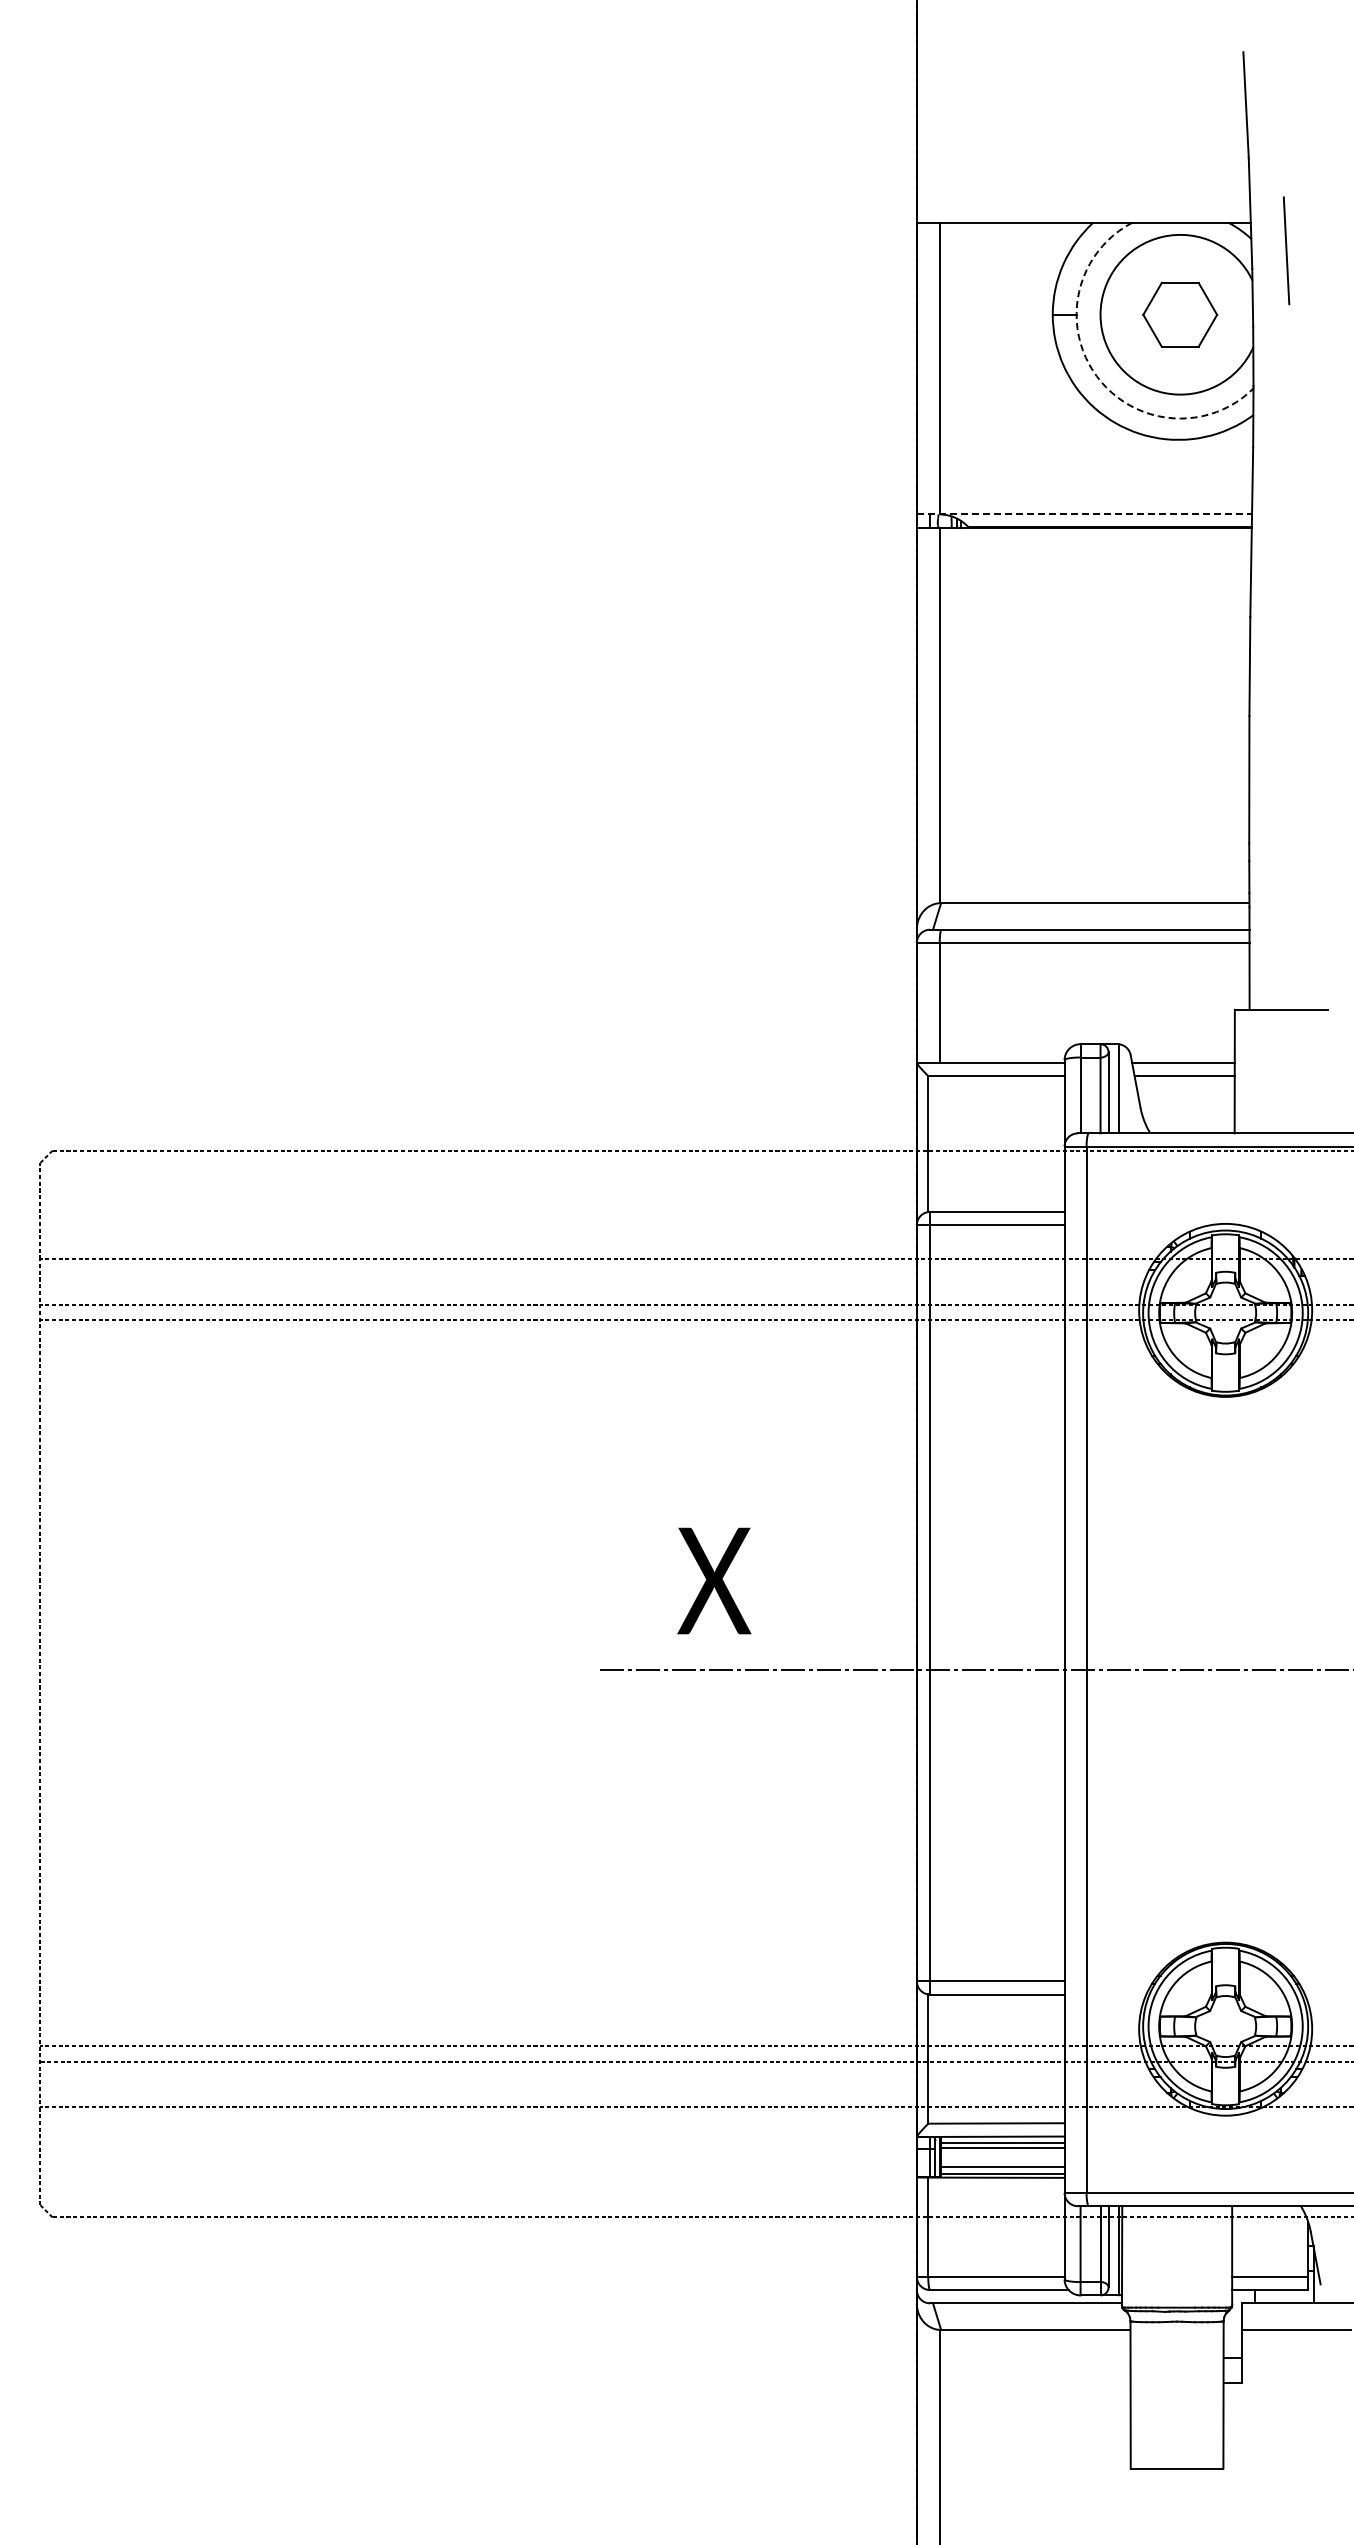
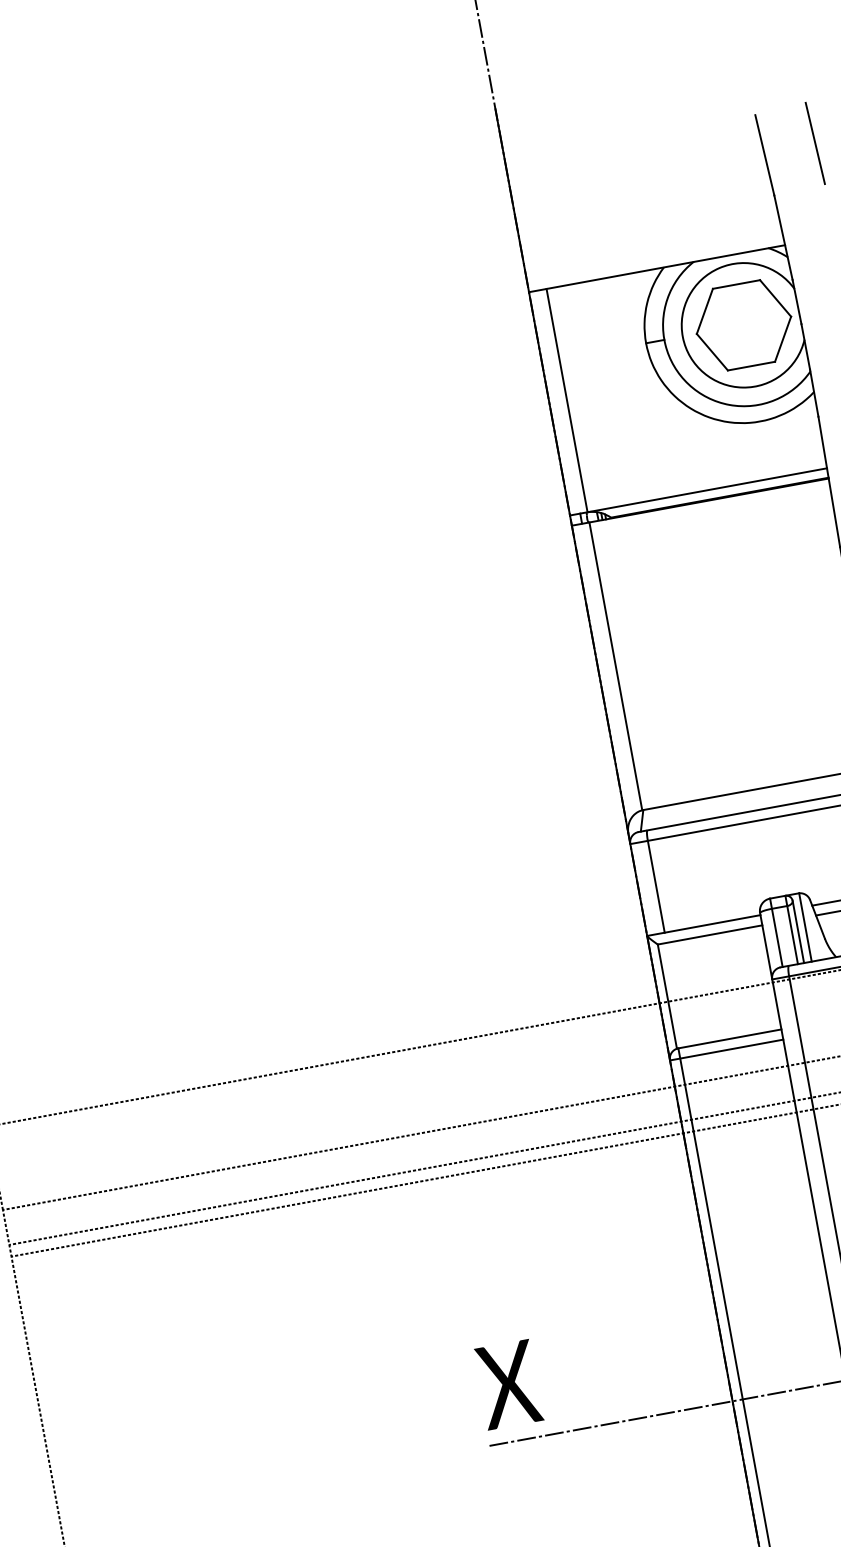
line: (1286, 250) -> (815, 143), moved
part: (1179, 314) -> (743, 325), size x1.67
arc: (1096, 376) -> (688, 384), dashed -> solid
line: (1084, 514) -> (698, 491), dashed -> solid
text: (714, 1580) -> (508, 1384), moved

